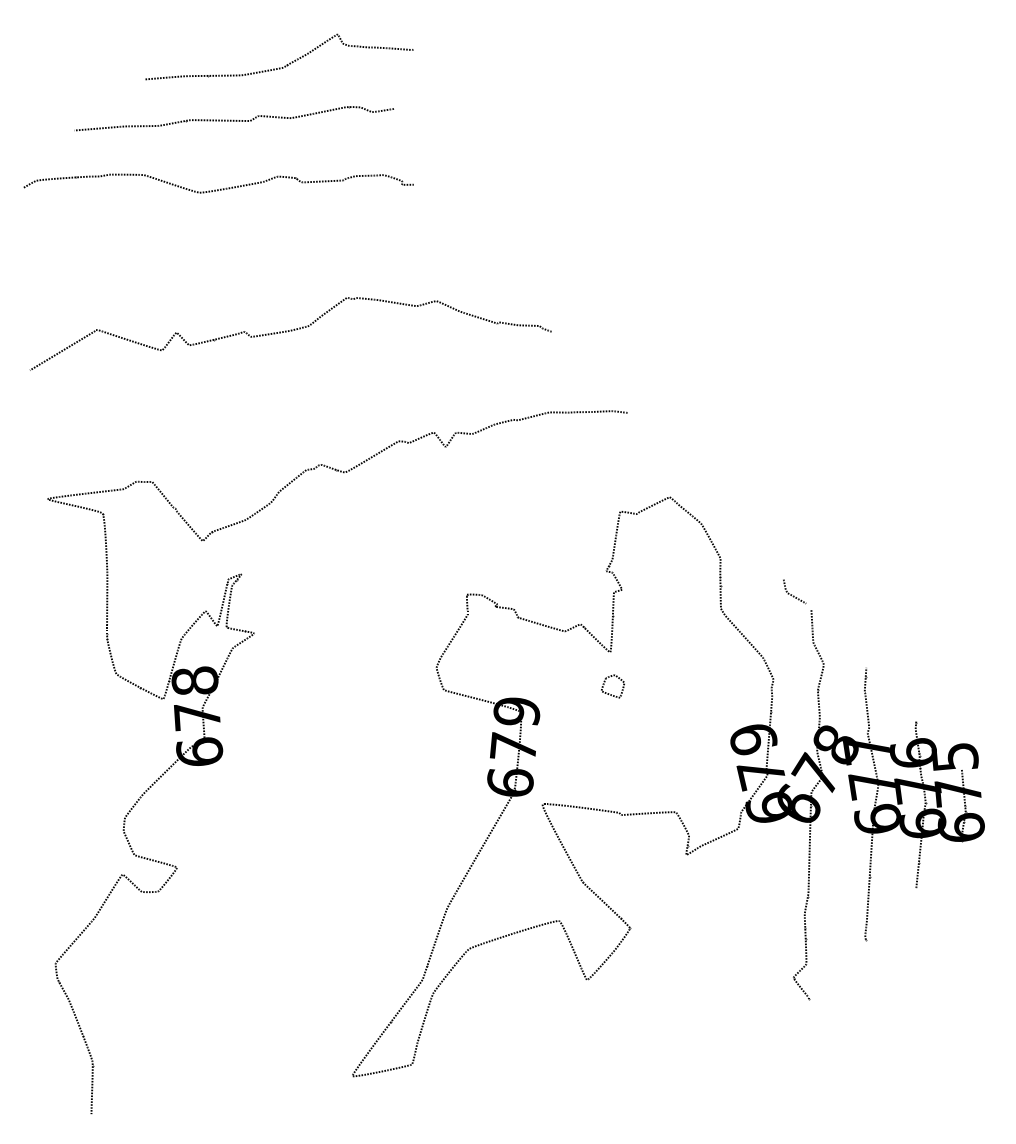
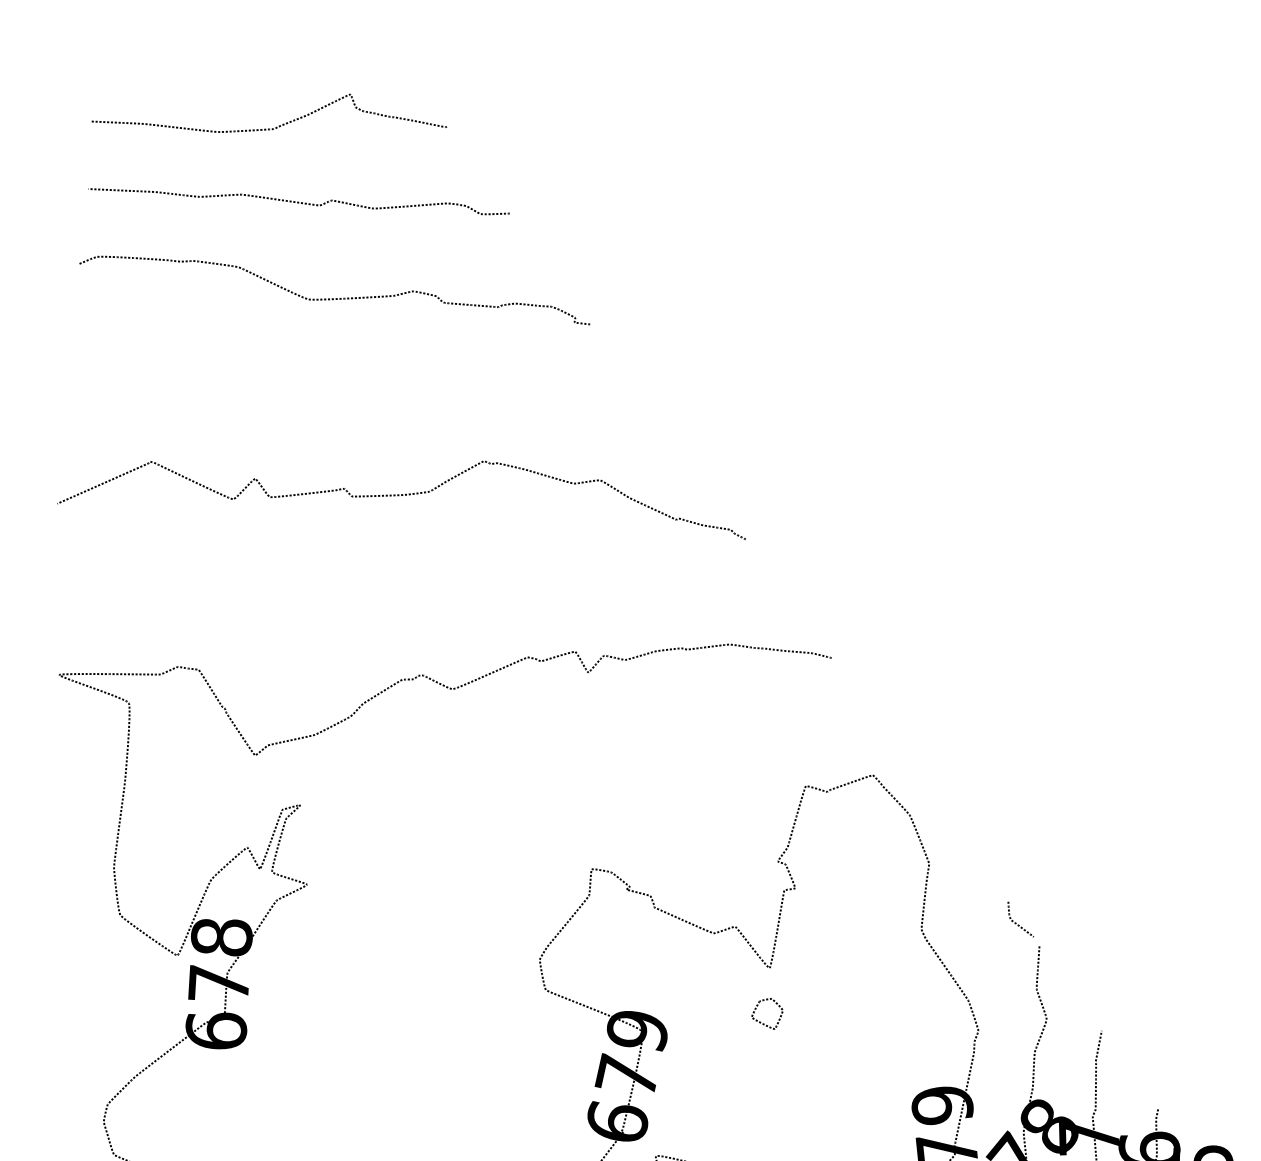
curve: (284, 65) -> (275, 126), moved
curve: (233, 119) -> (298, 200), moved

